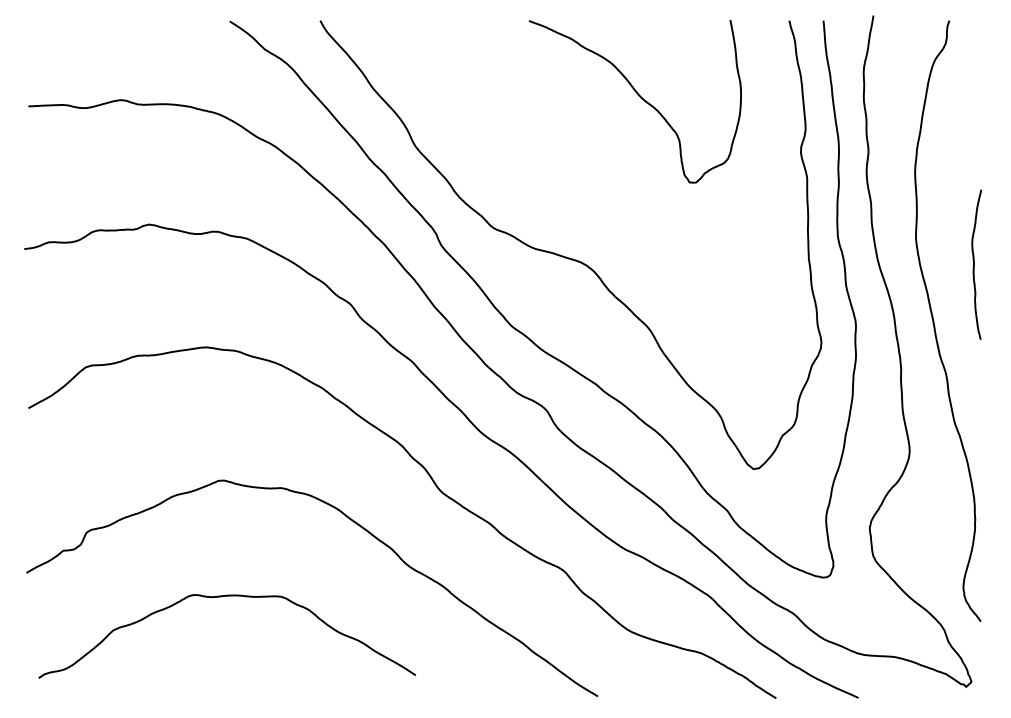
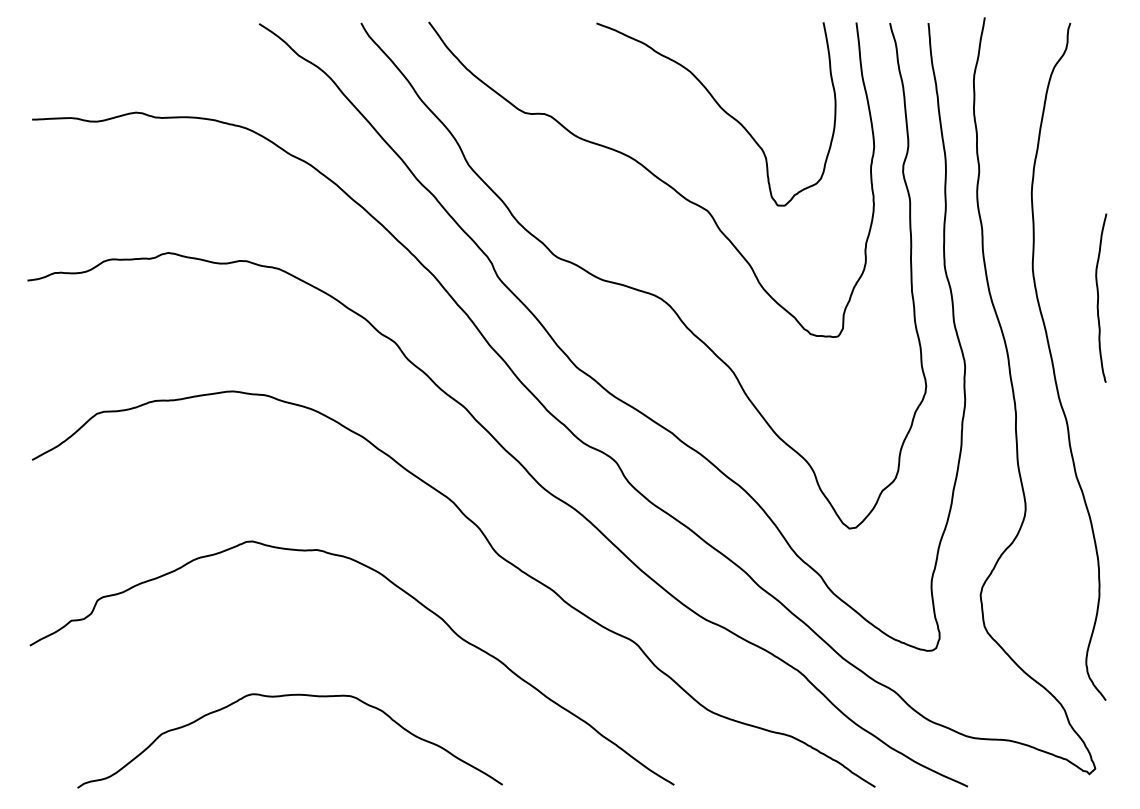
curve: (579, 156) -> (653, 176), added
curve: (221, 597) -> (283, 697), moved

